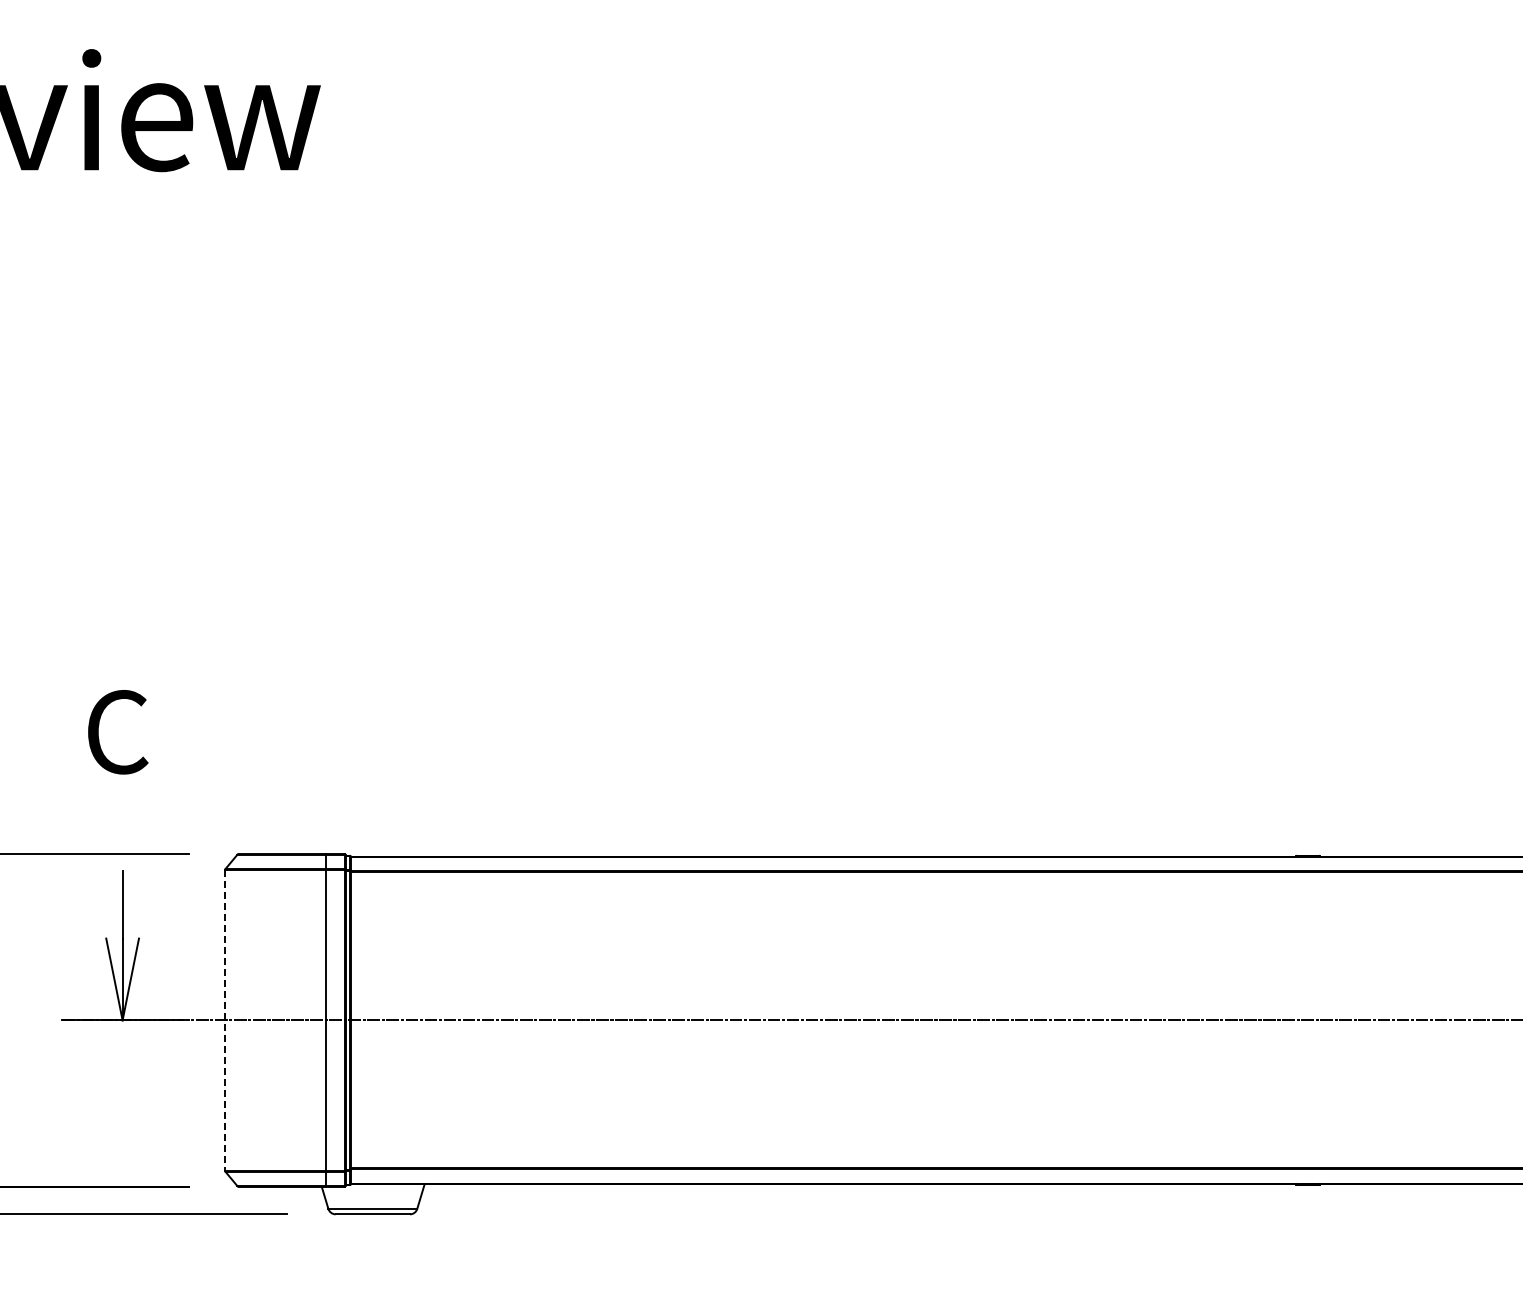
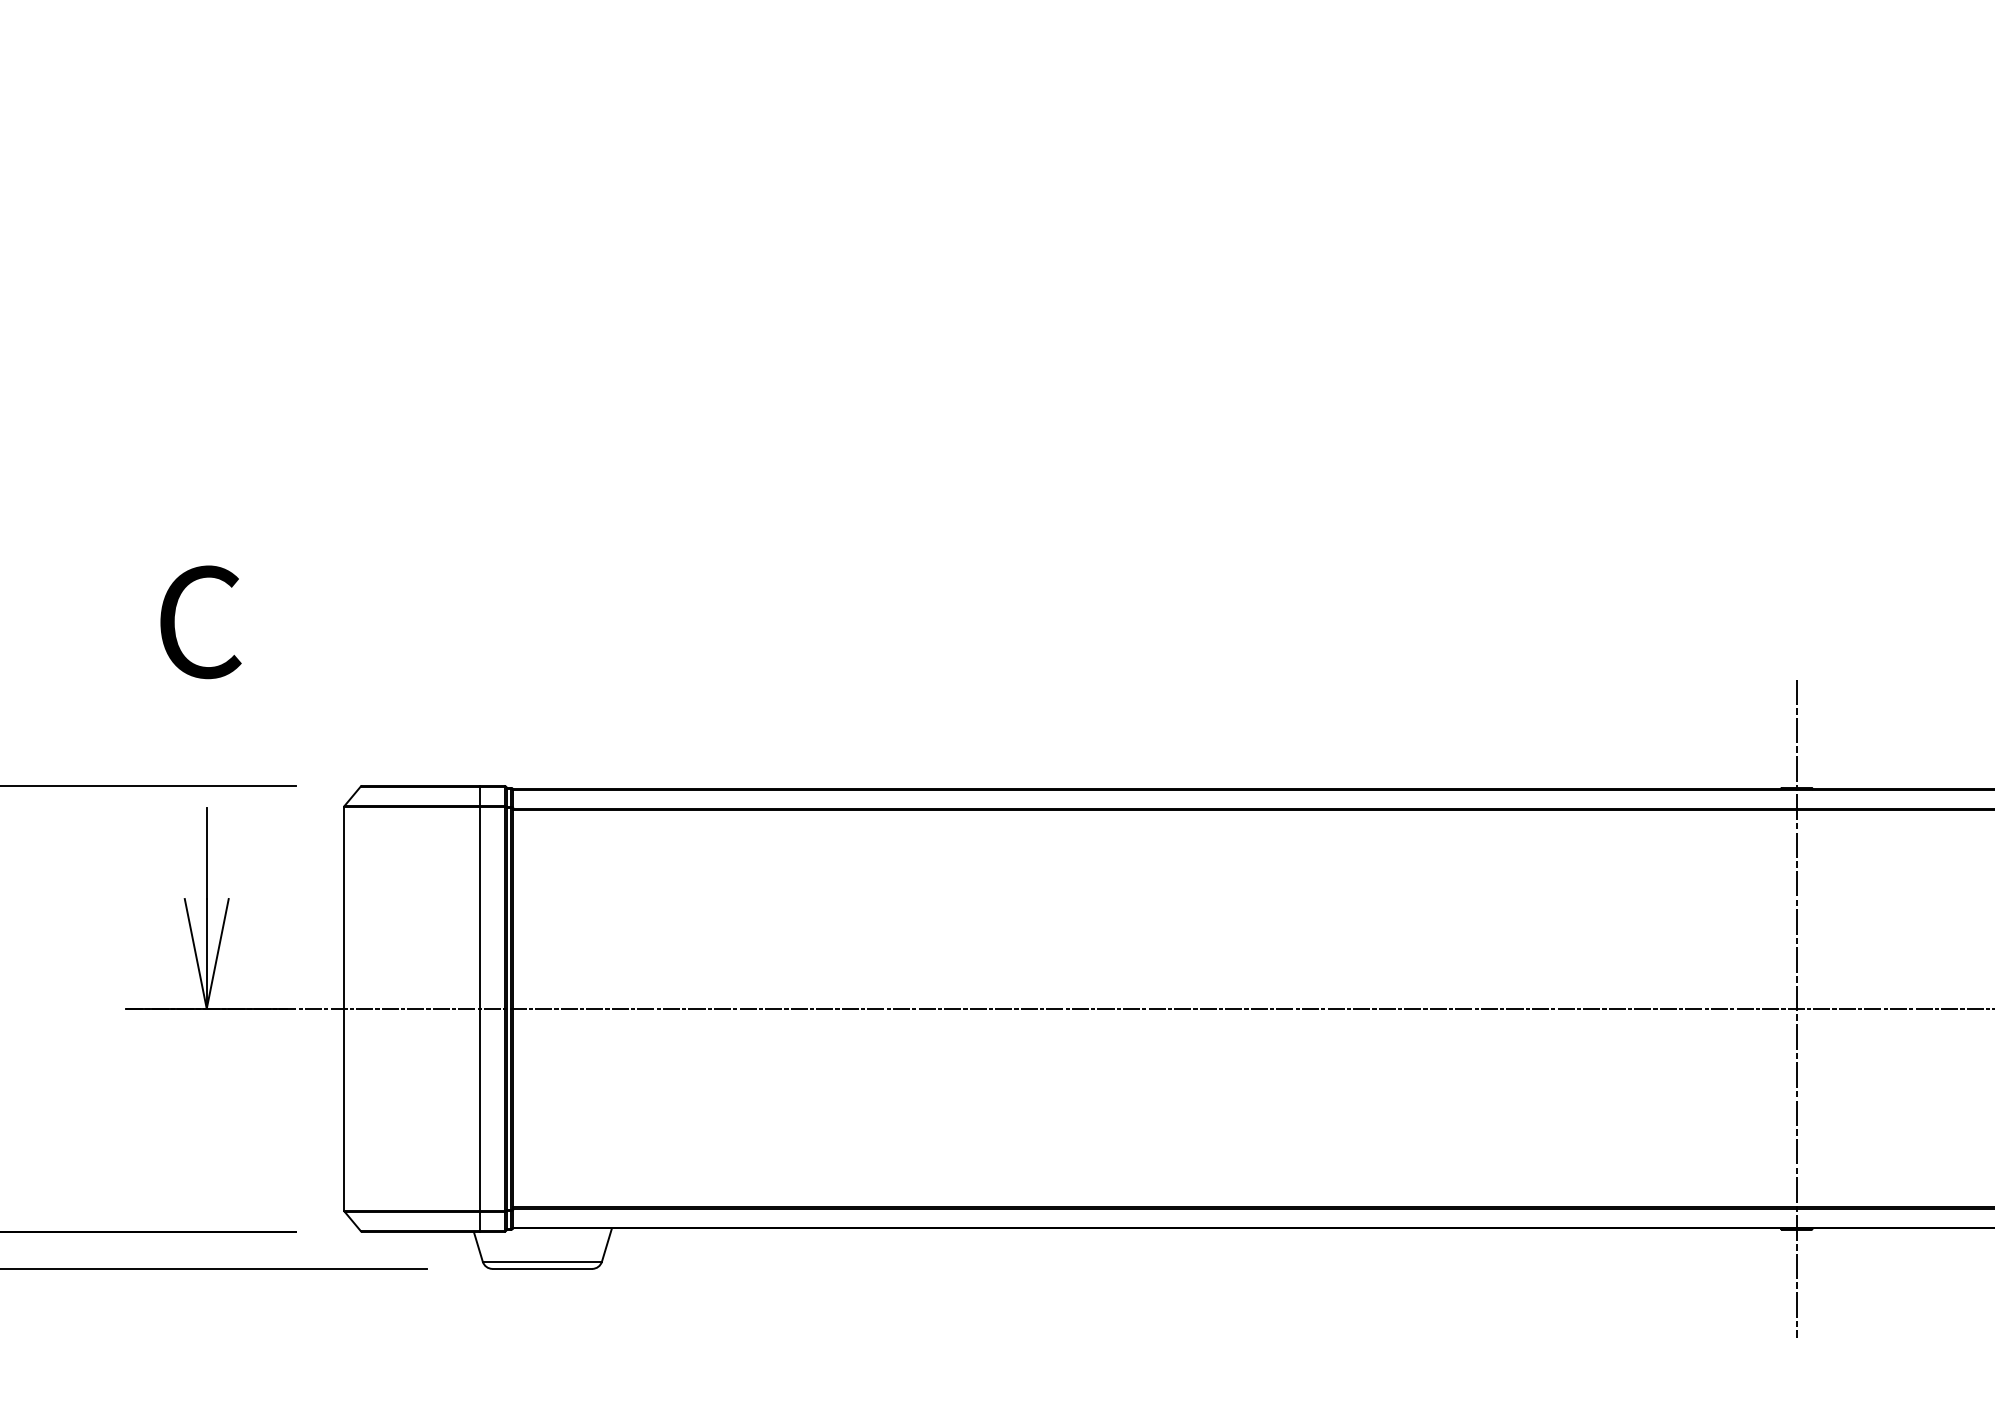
line: (1308, 1019) -> (1797, 1007), added
line: (225, 1020) -> (344, 1008), dashed -> solid

